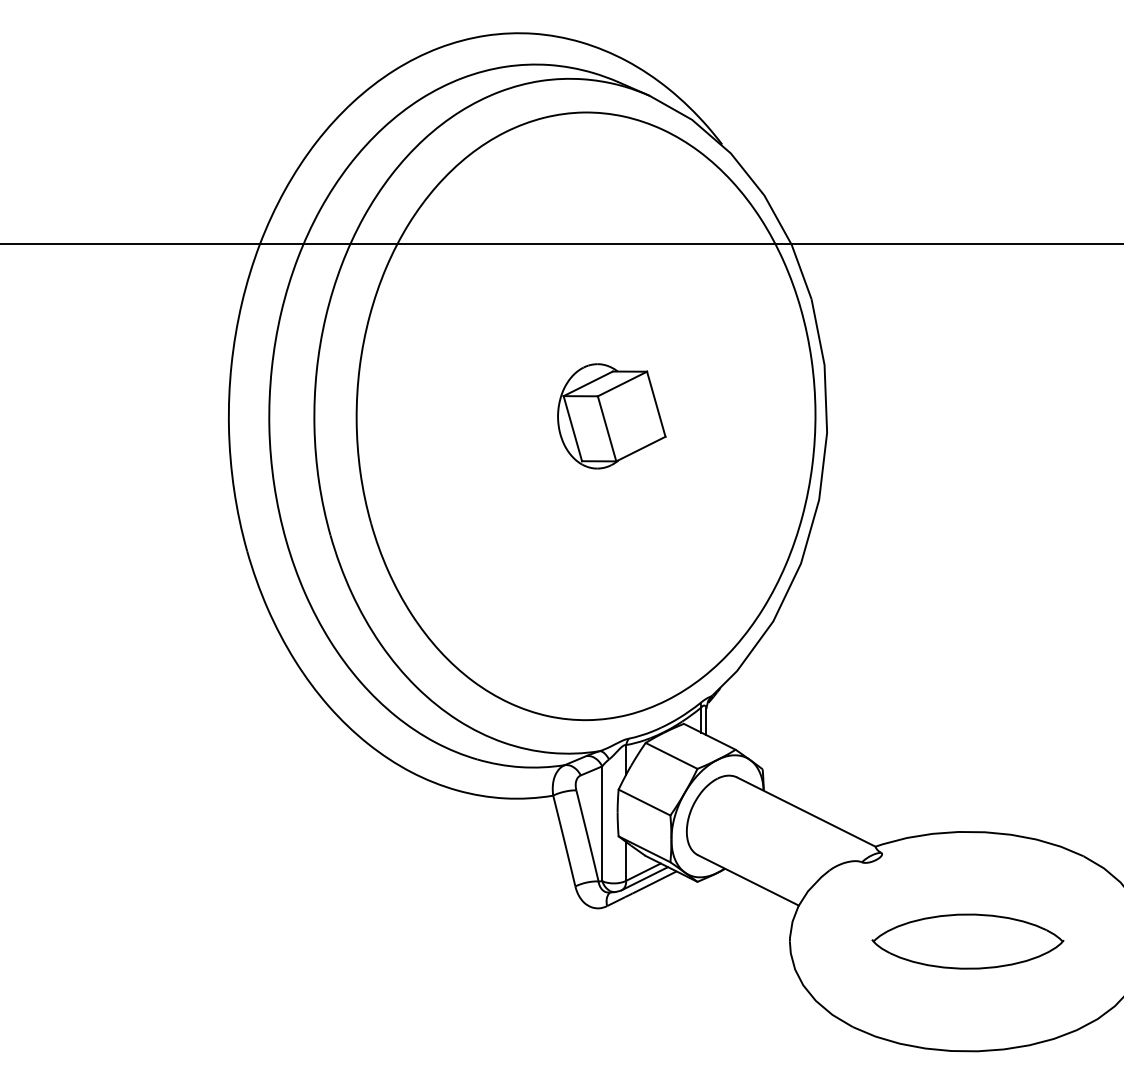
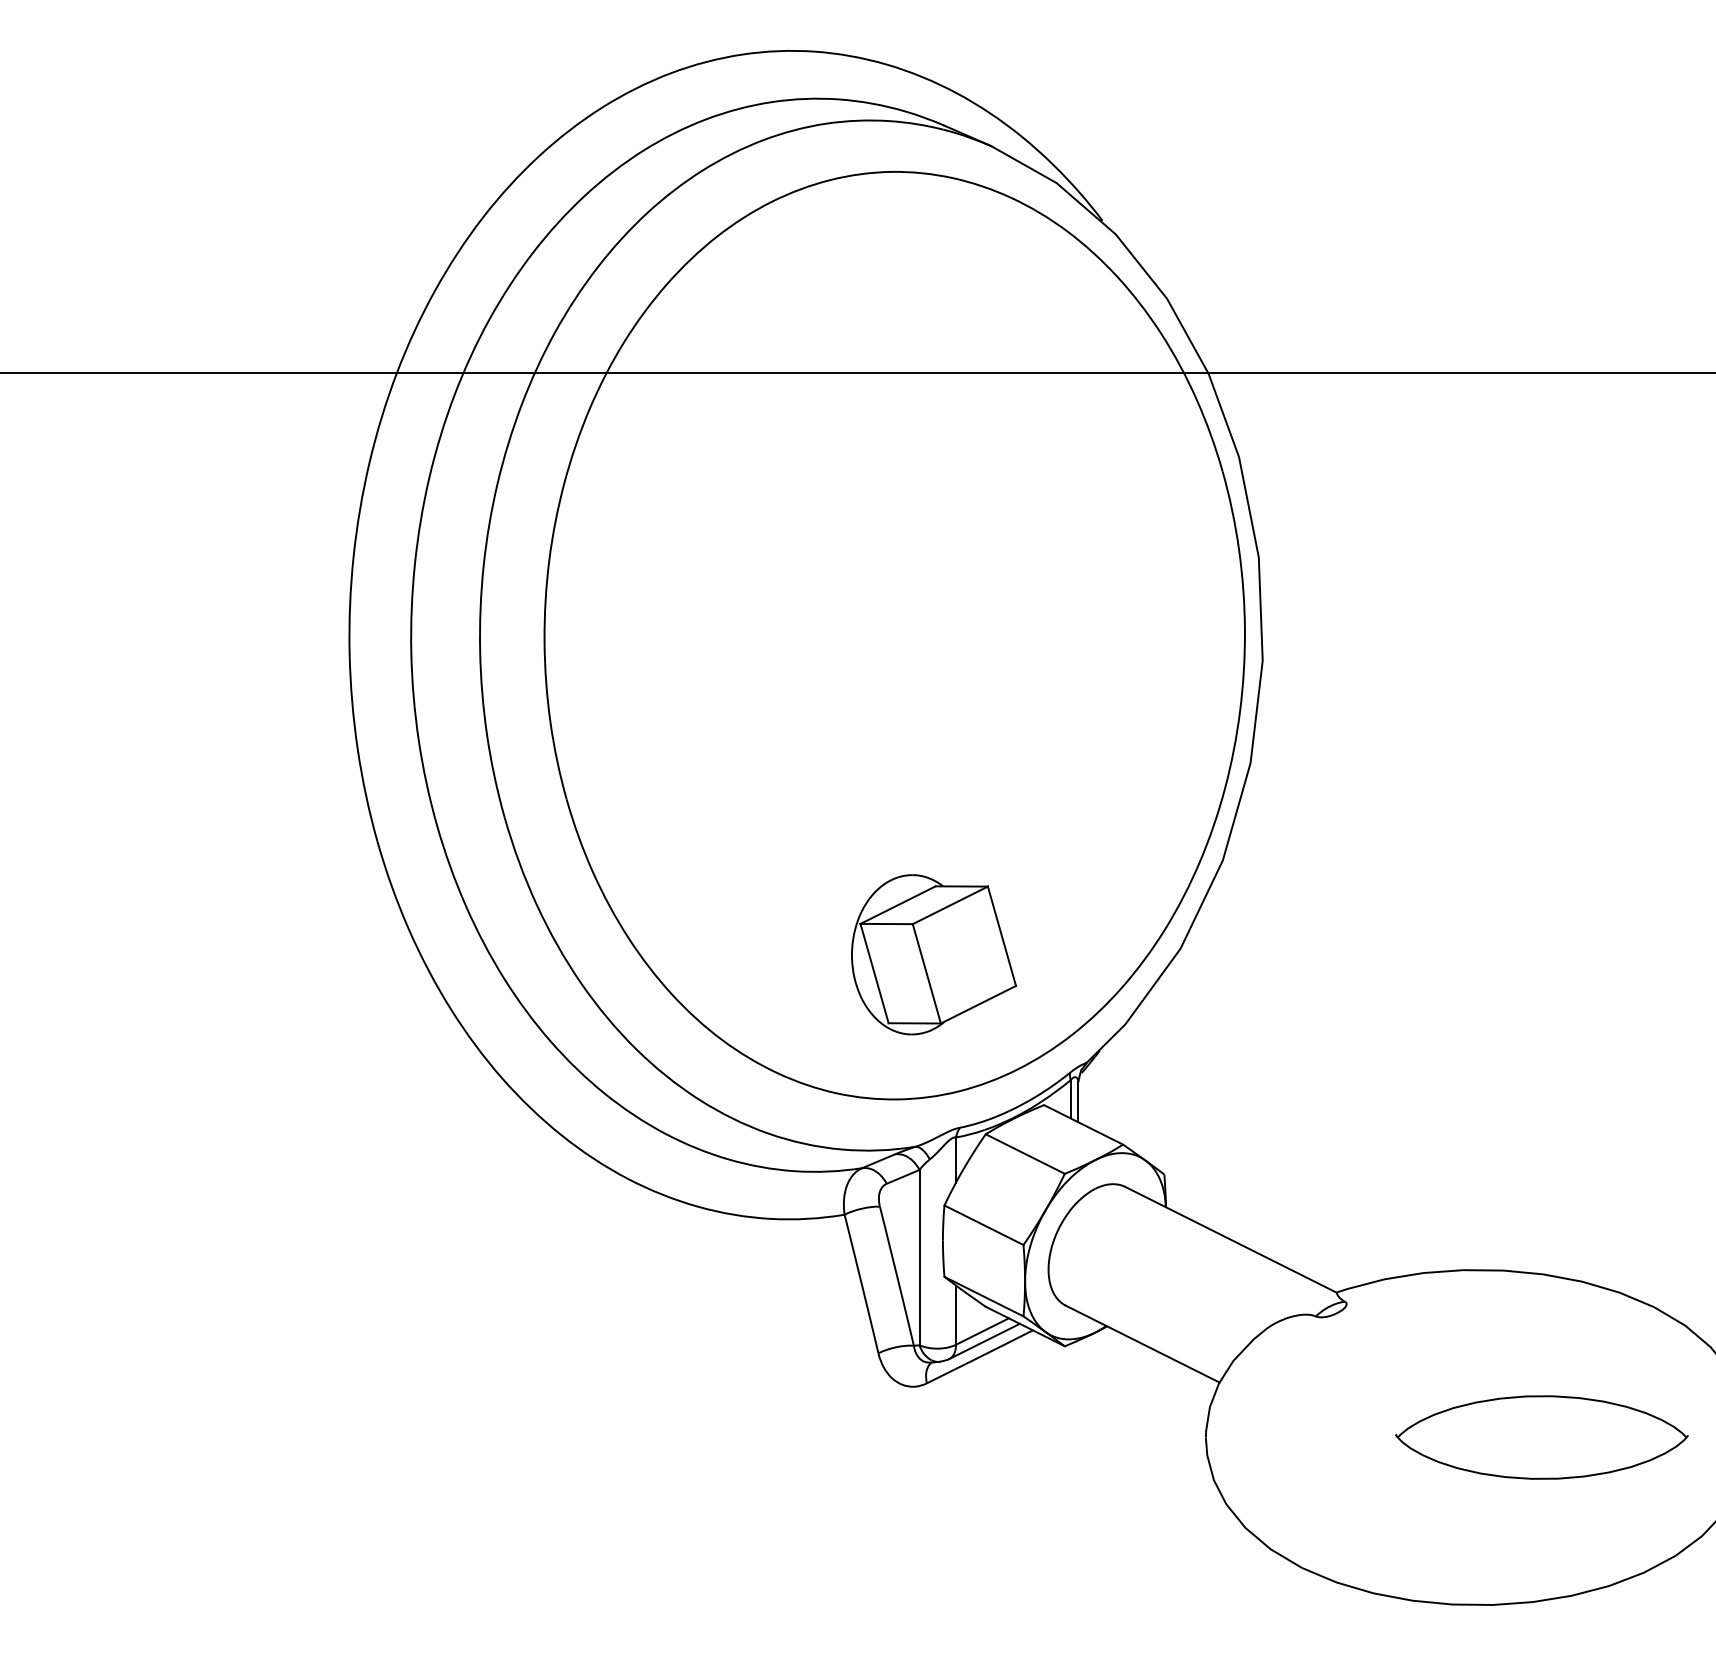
part: (611, 416) -> (933, 954), moved
part: (967, 941) -> (1541, 1437), moved

